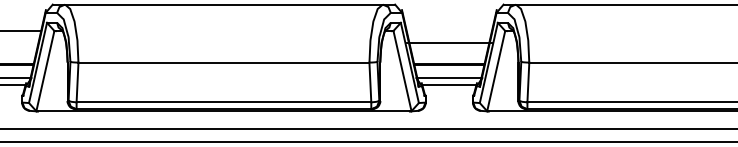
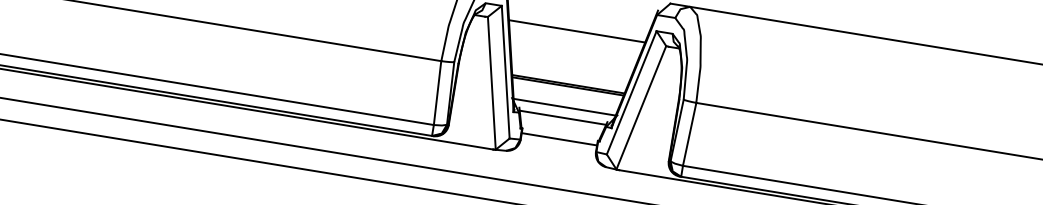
line: (448, 42) -> (575, 30), moved
line: (448, 98) -> (558, 139), added

